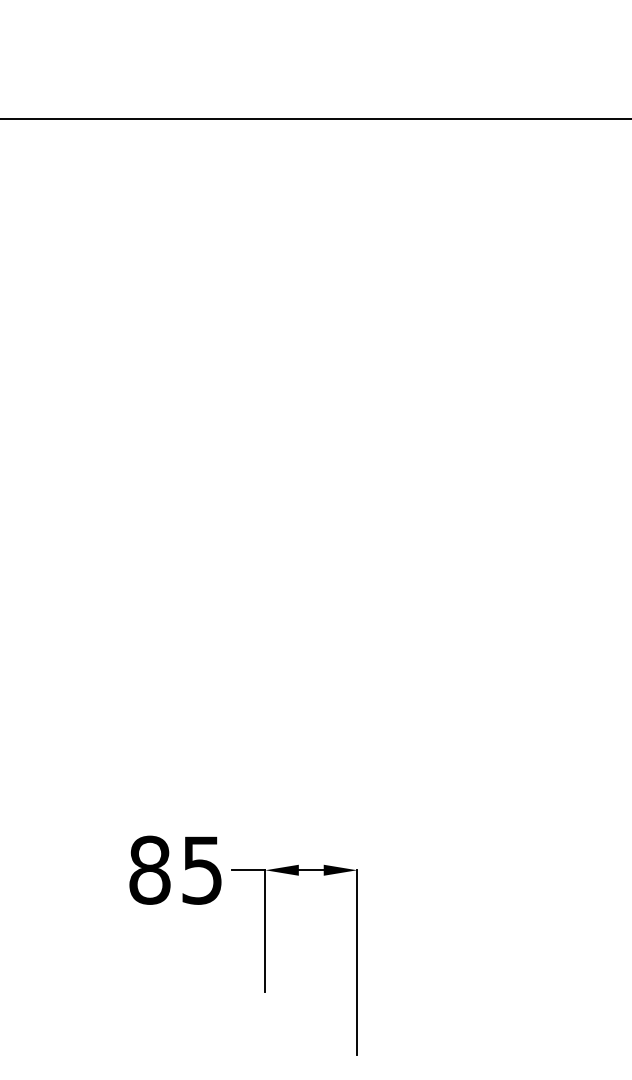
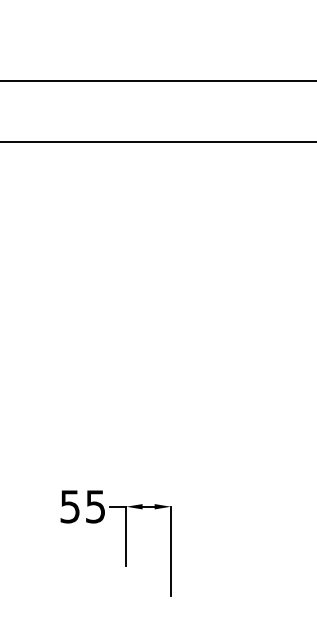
text: (150, 869) -> (70, 506), 85 -> 55

